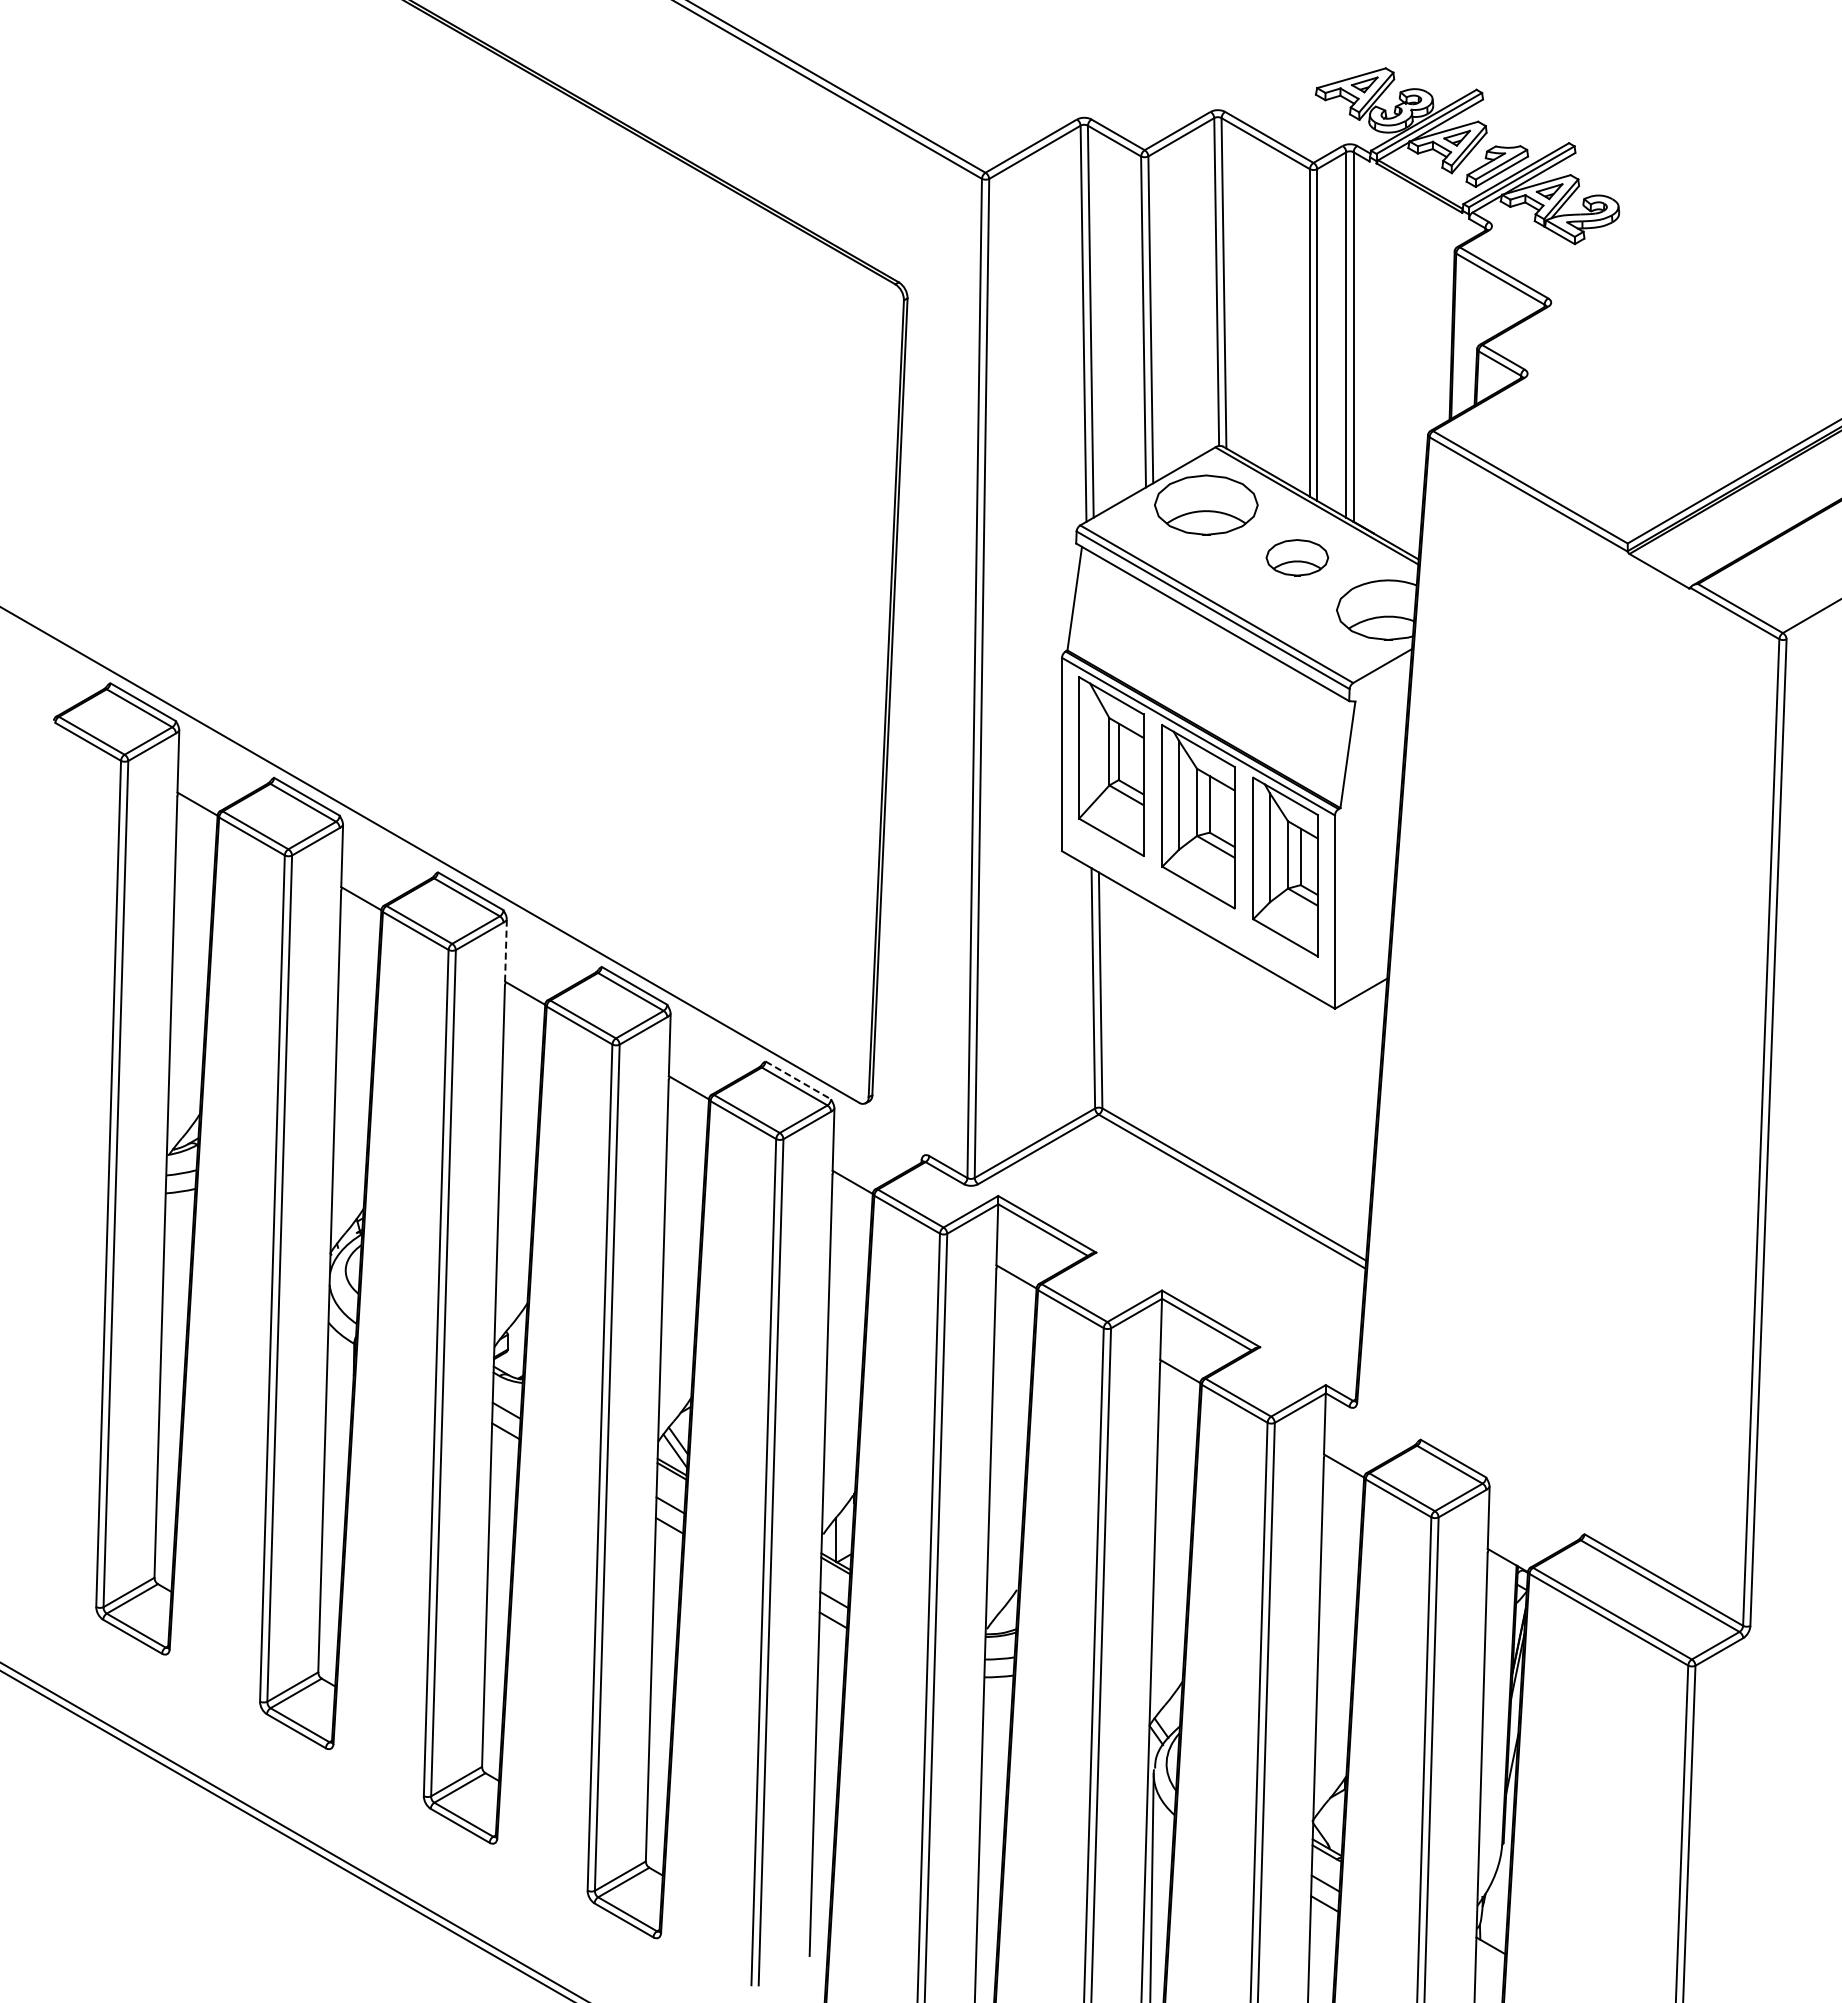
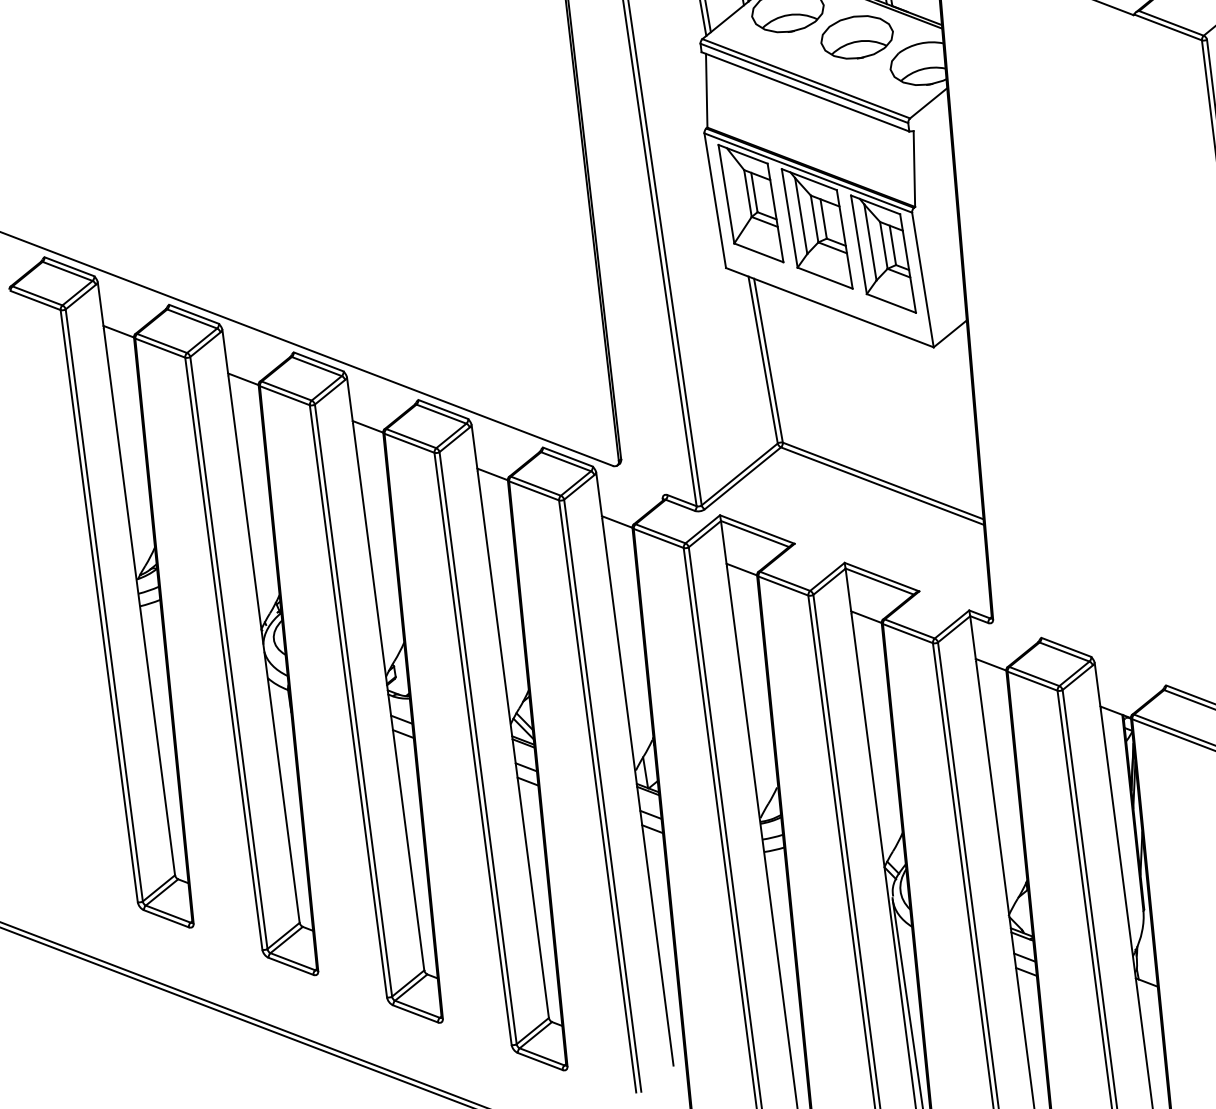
part: (1297, 557) -> (857, 37), size x1.67
line: (505, 950) -> (349, 399), dashed -> solid
line: (798, 1080) -> (568, 457), dashed -> solid

